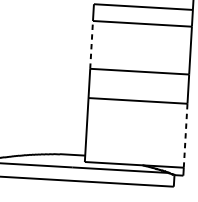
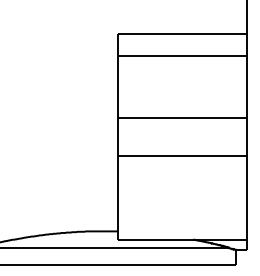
line: (91, 44) -> (118, 86), dashed -> solid
line: (185, 136) -> (247, 198), dashed -> solid

